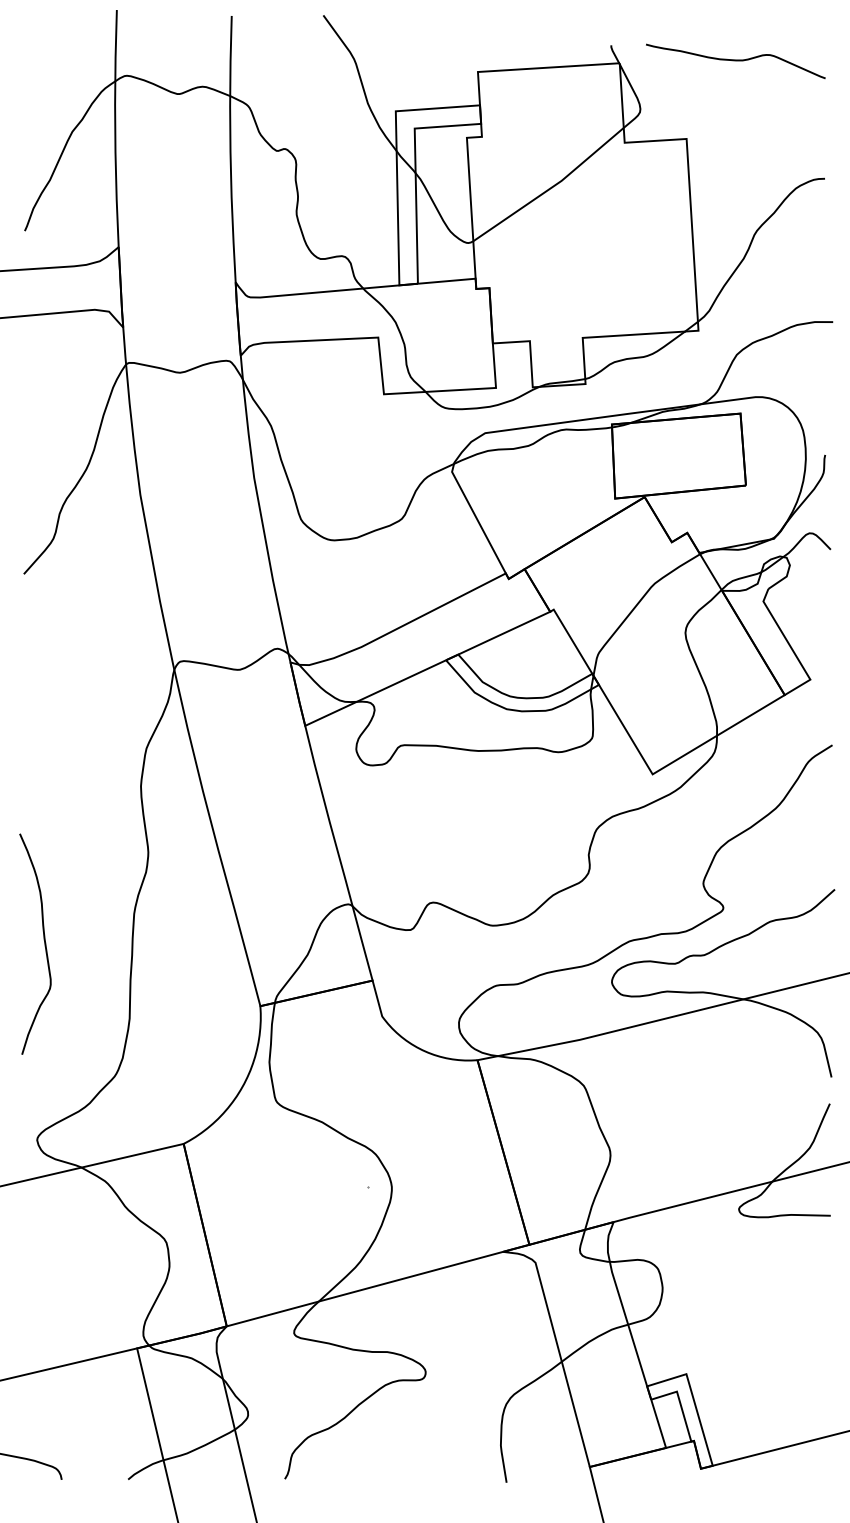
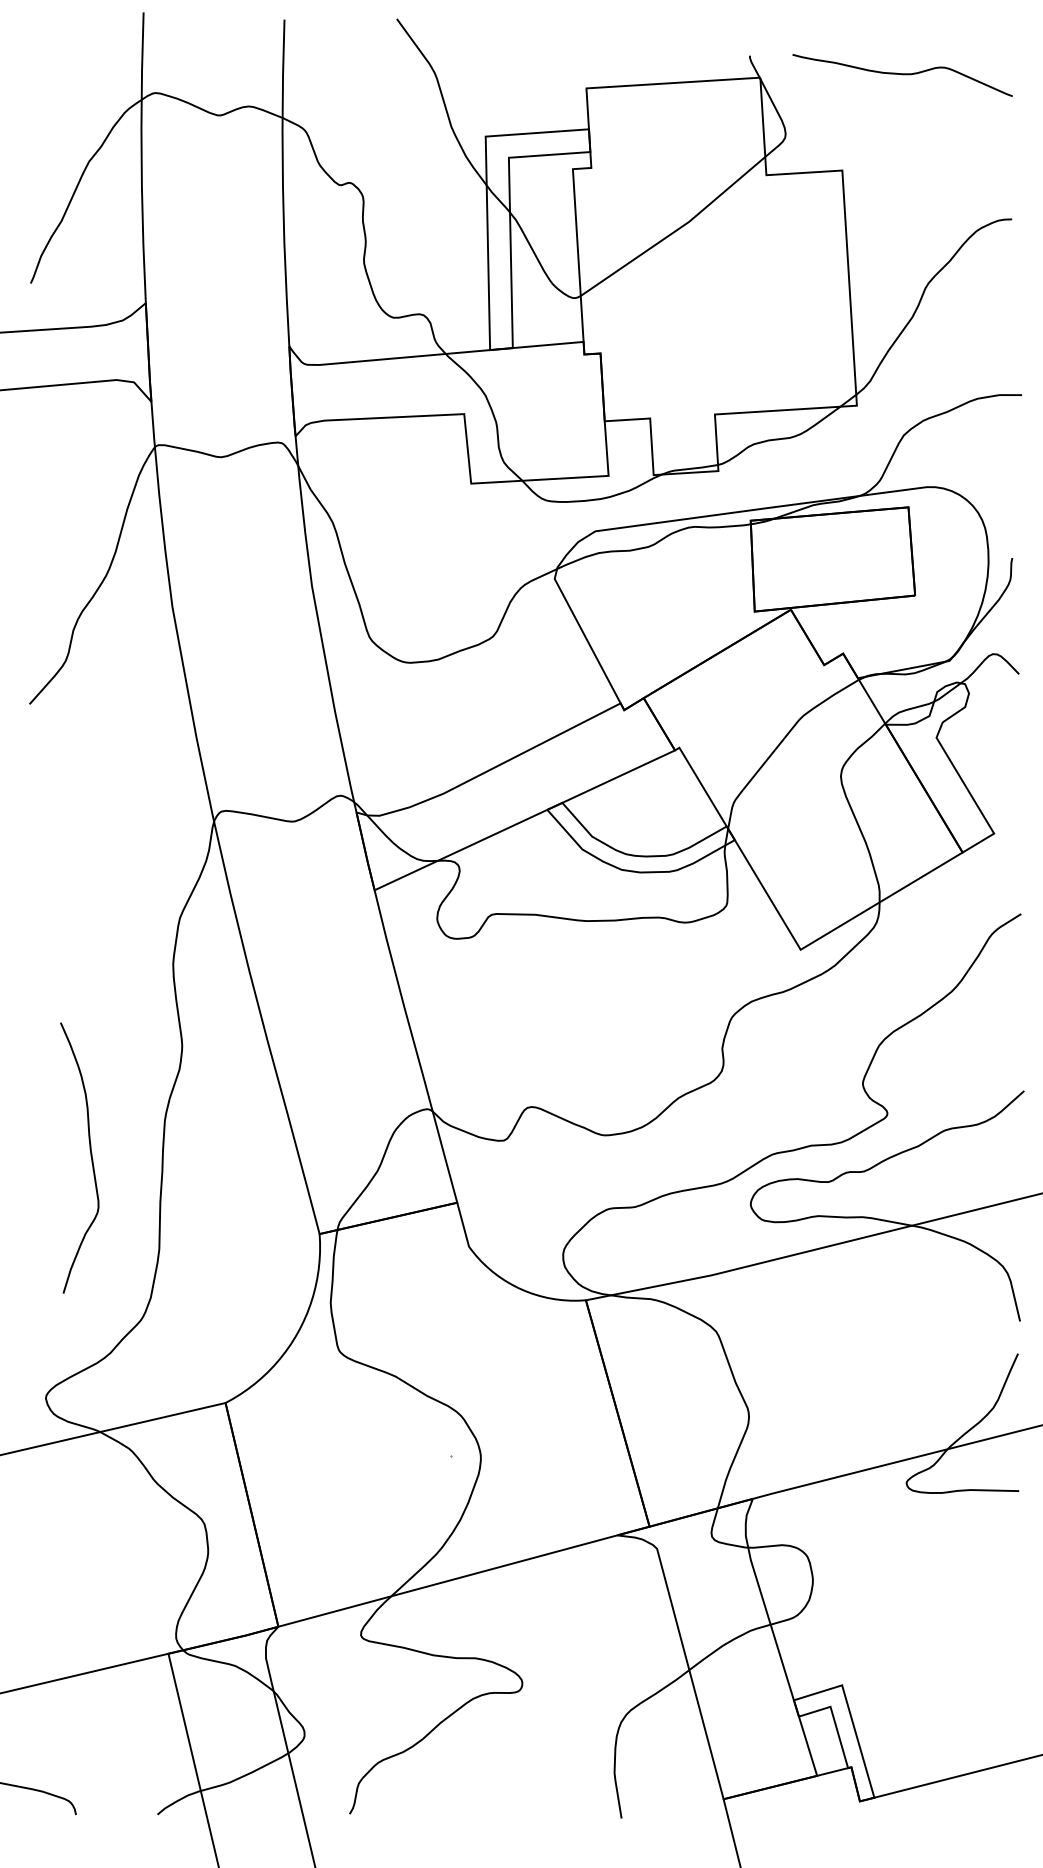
curve: (44, 942) -> (90, 1156), moved

